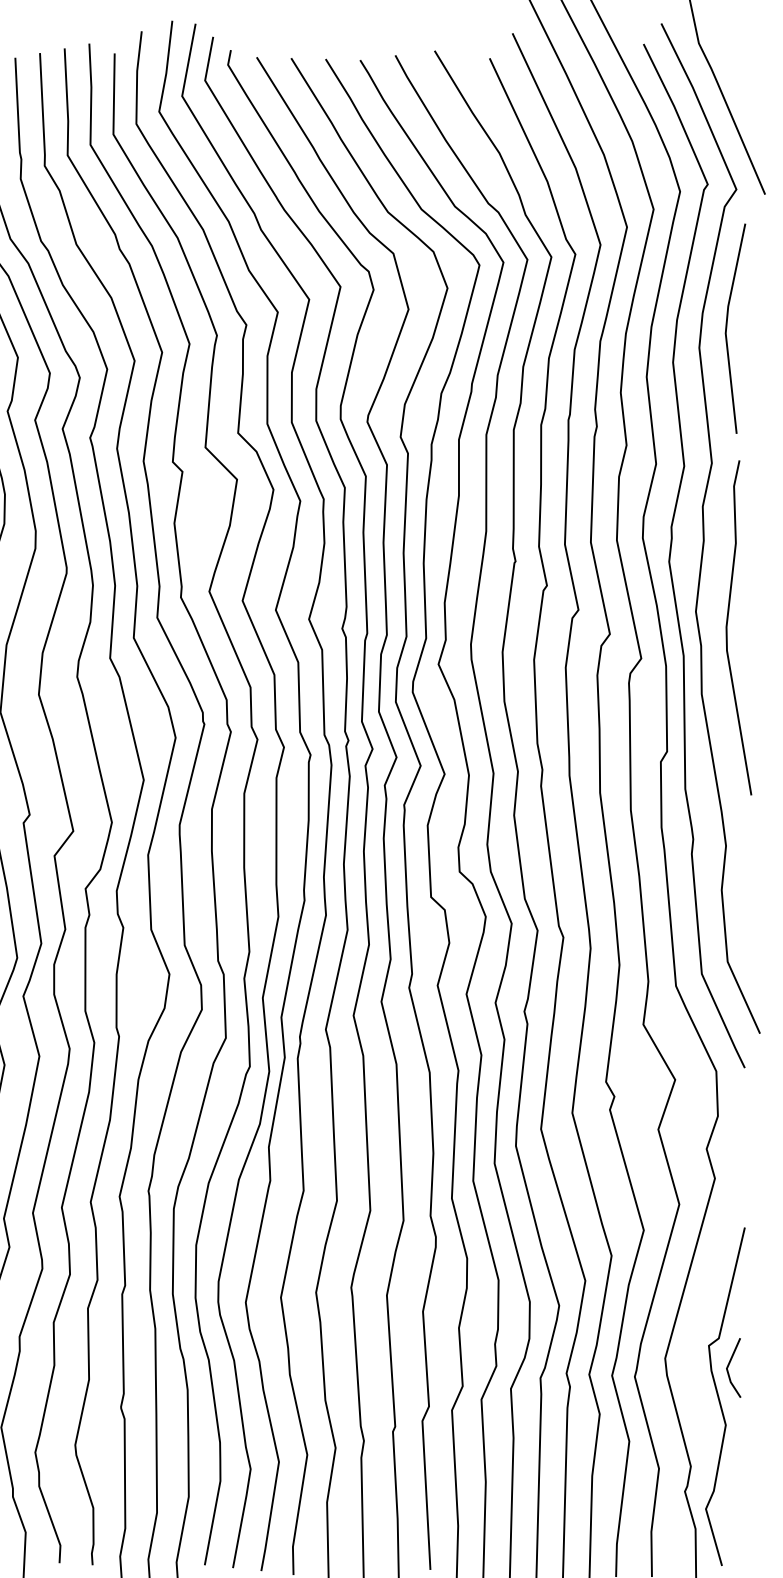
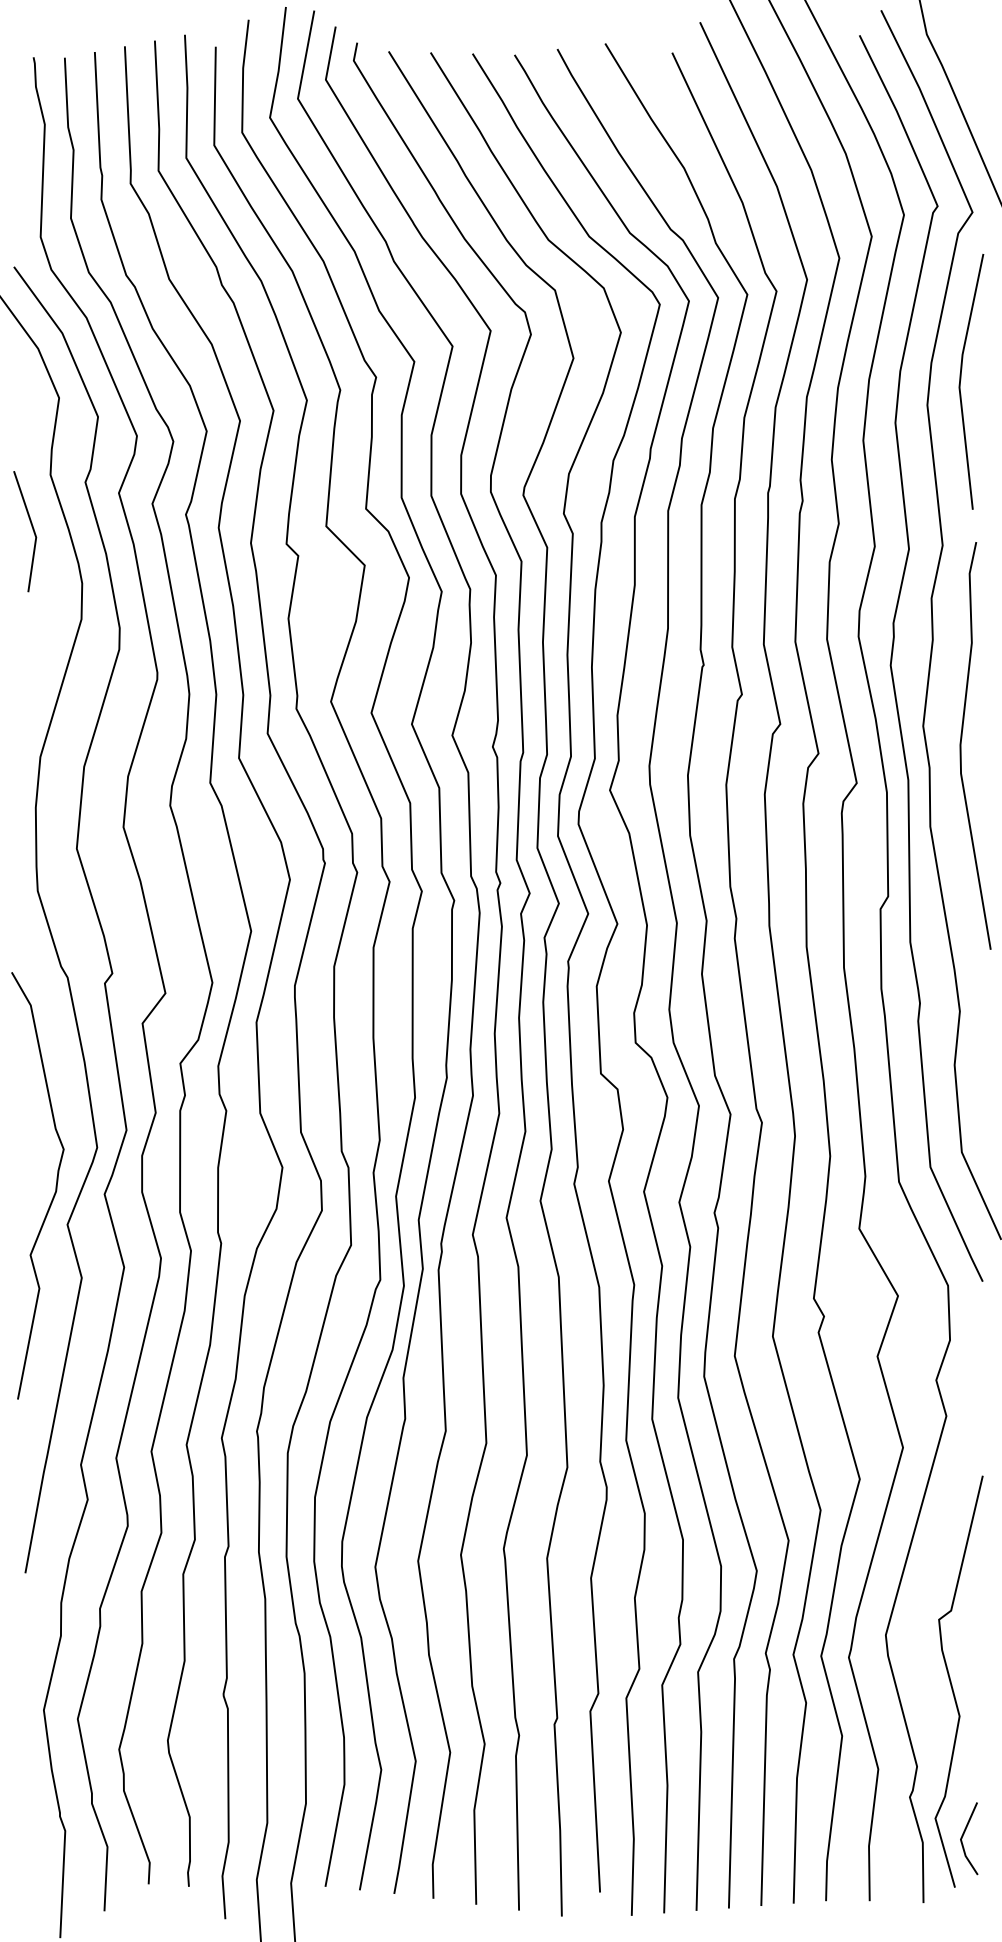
line: (729, 1366) -> (963, 1836), moved

